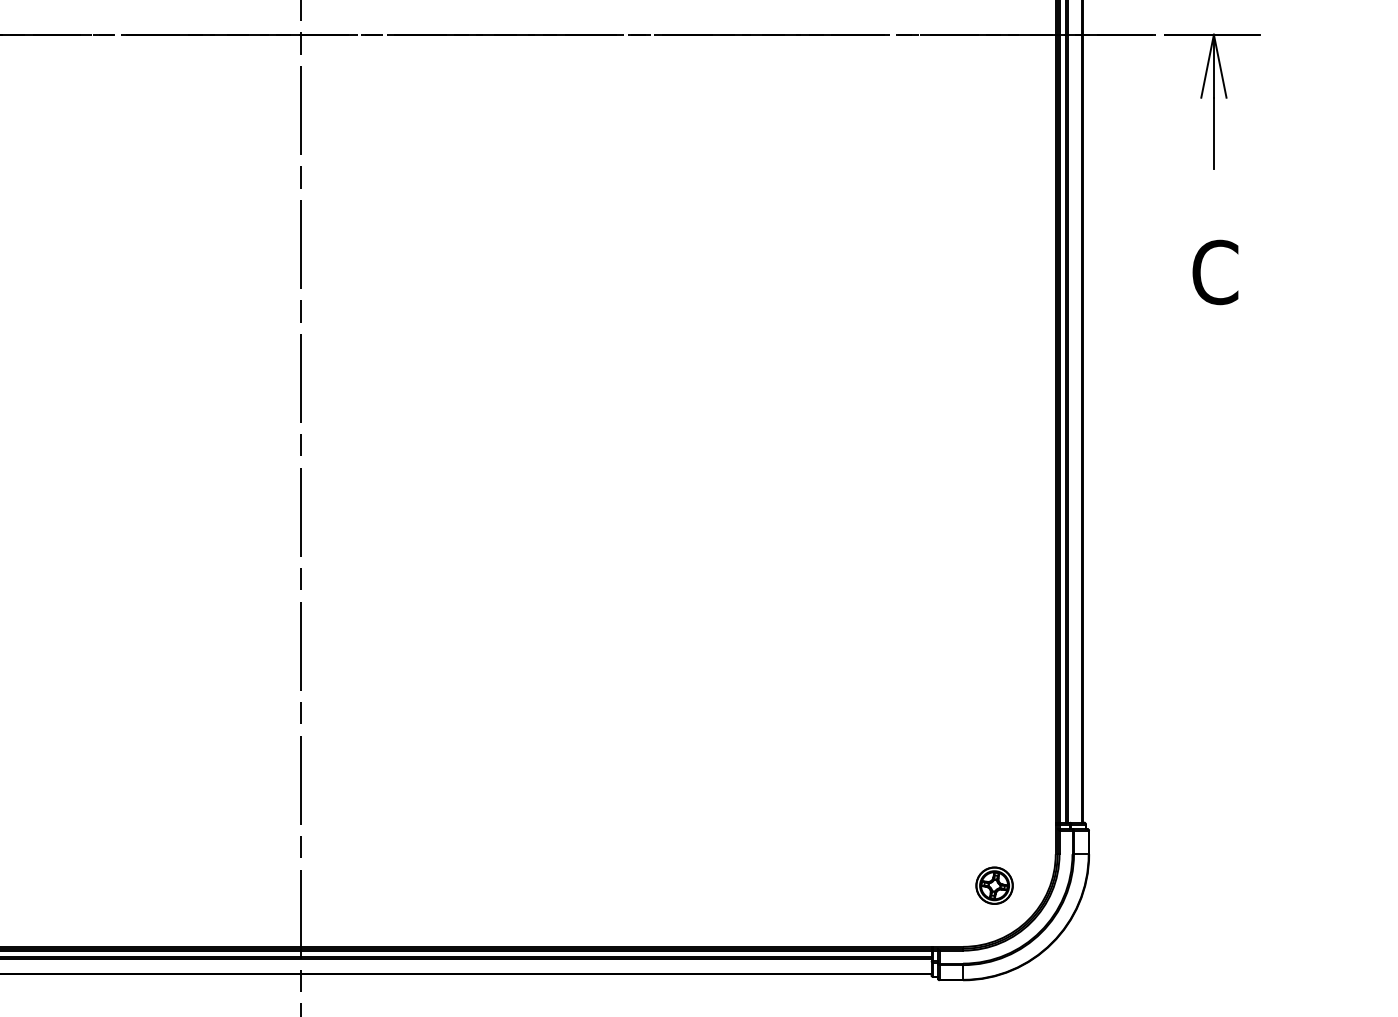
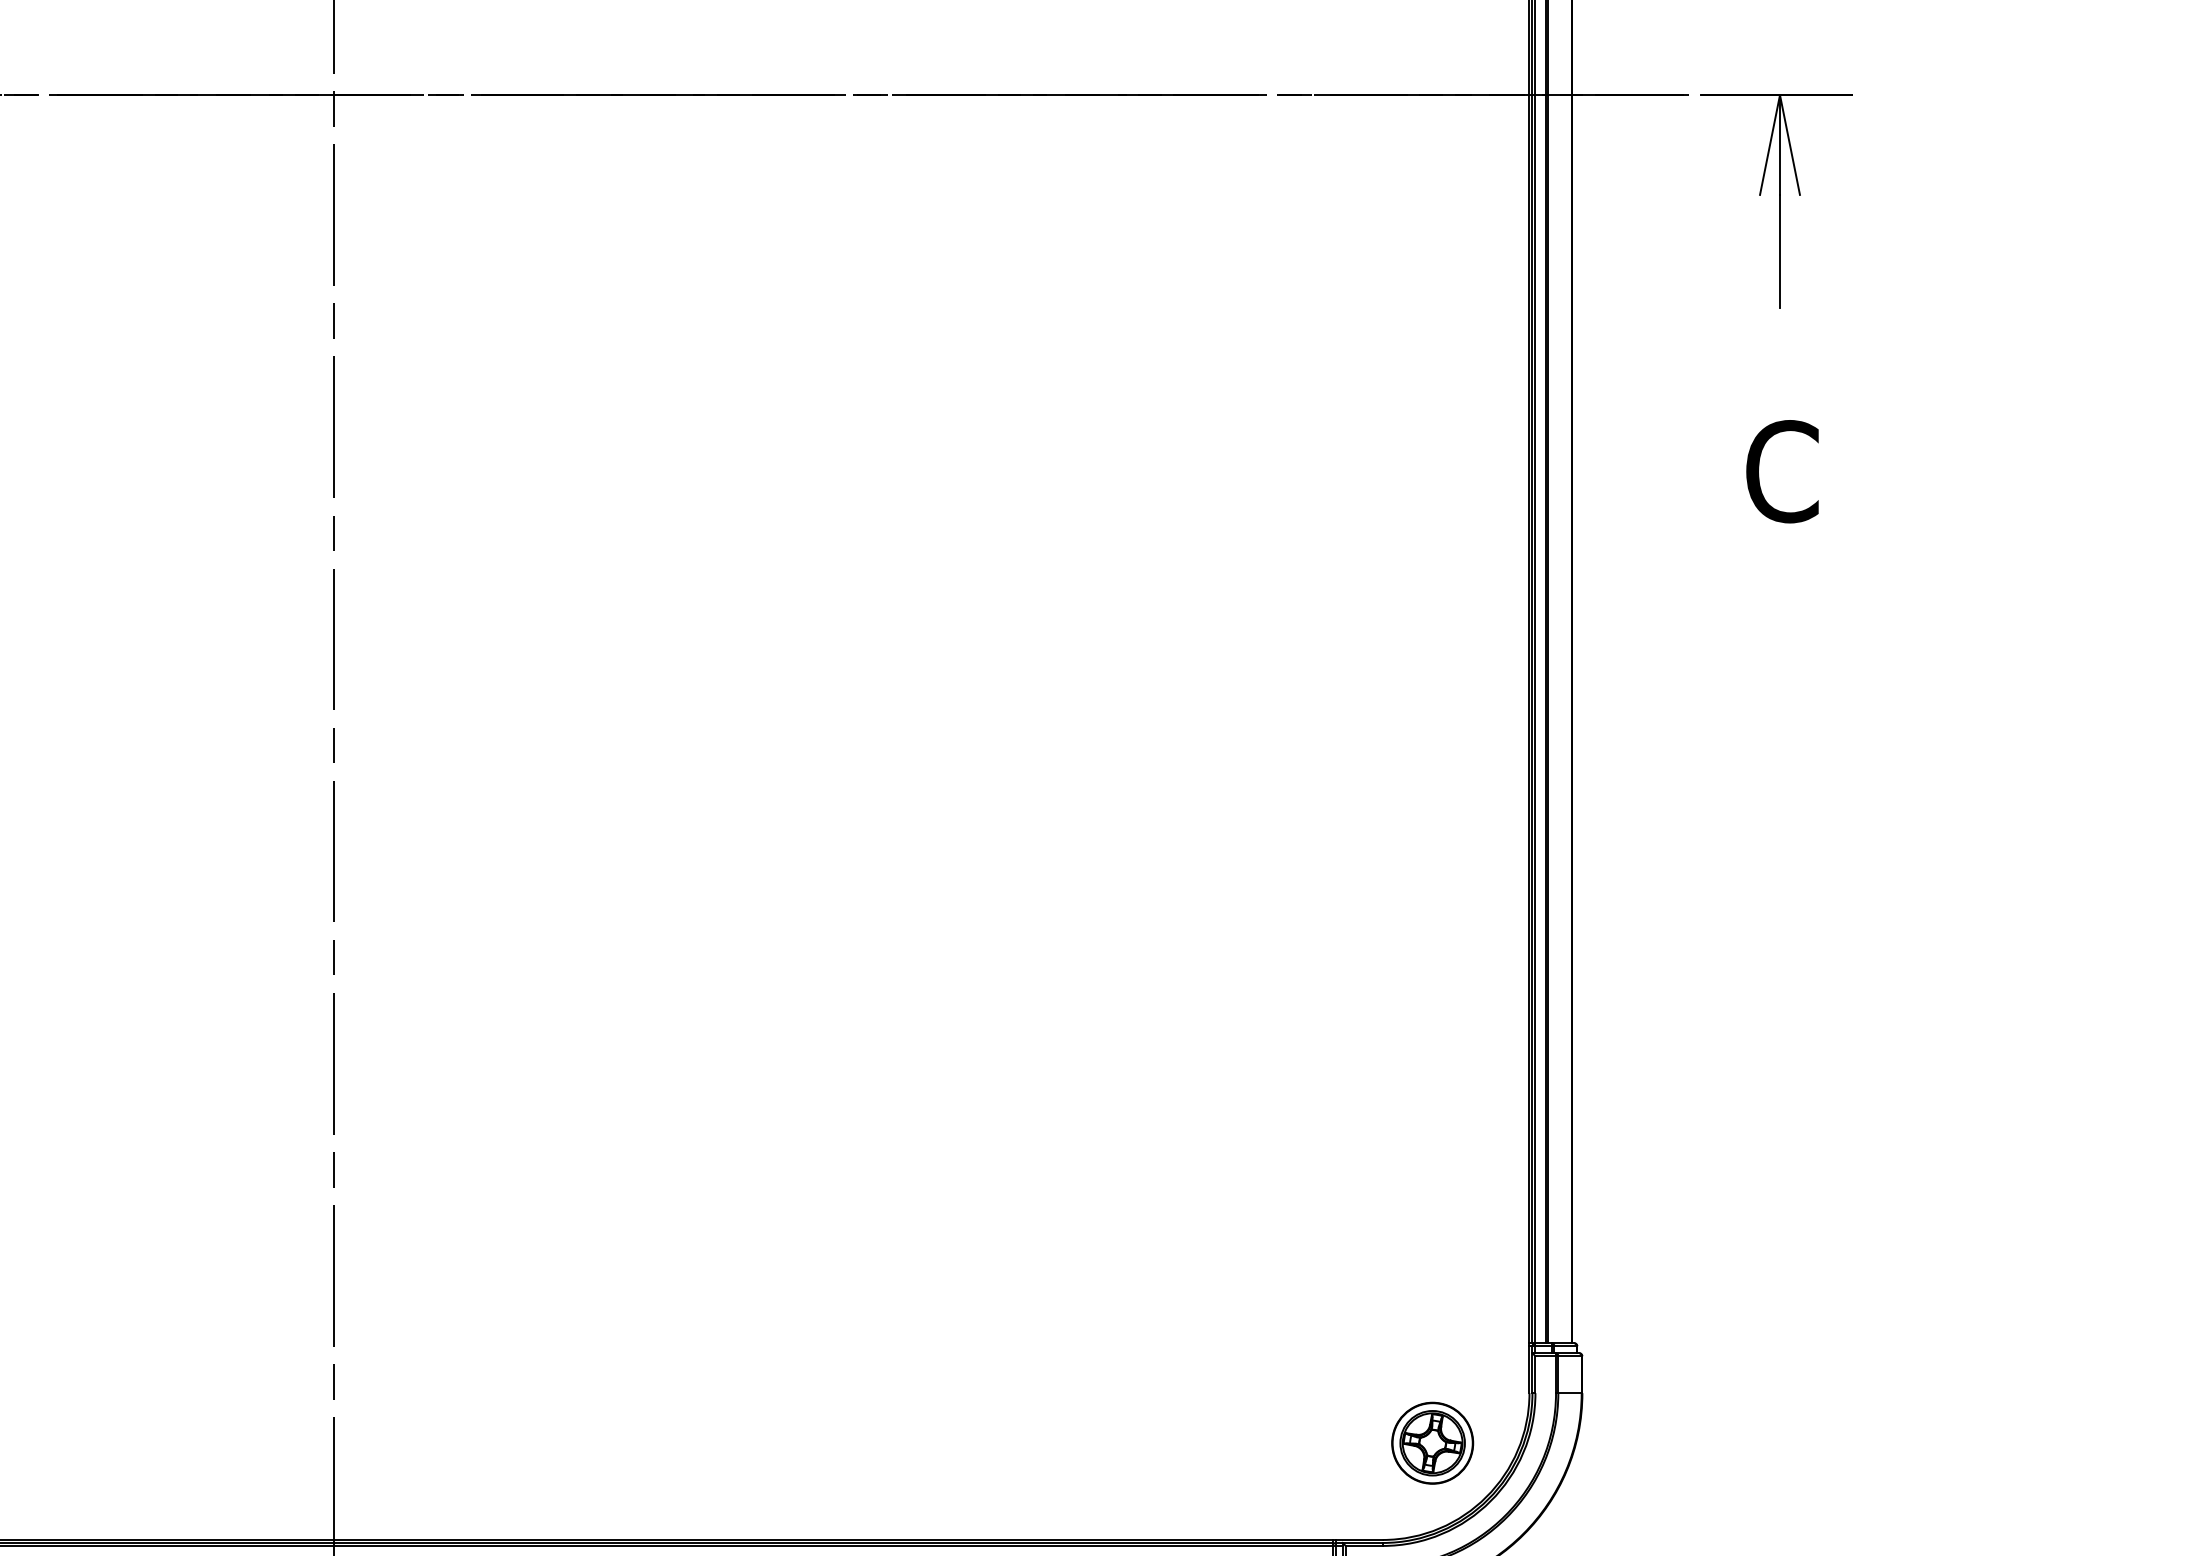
part: (994, 885) -> (1432, 1442), size x1.4

